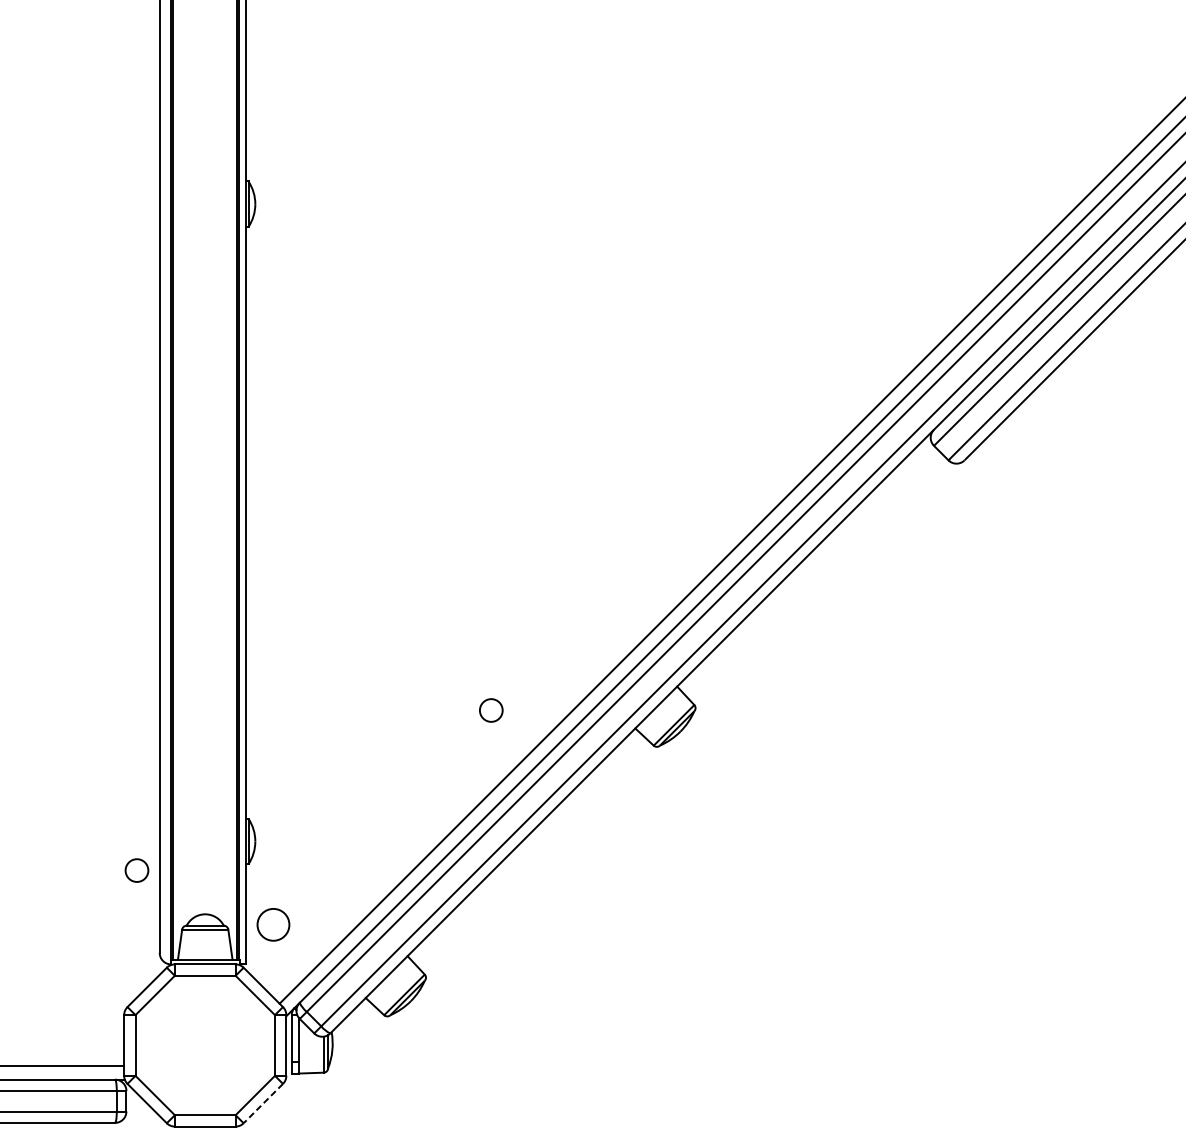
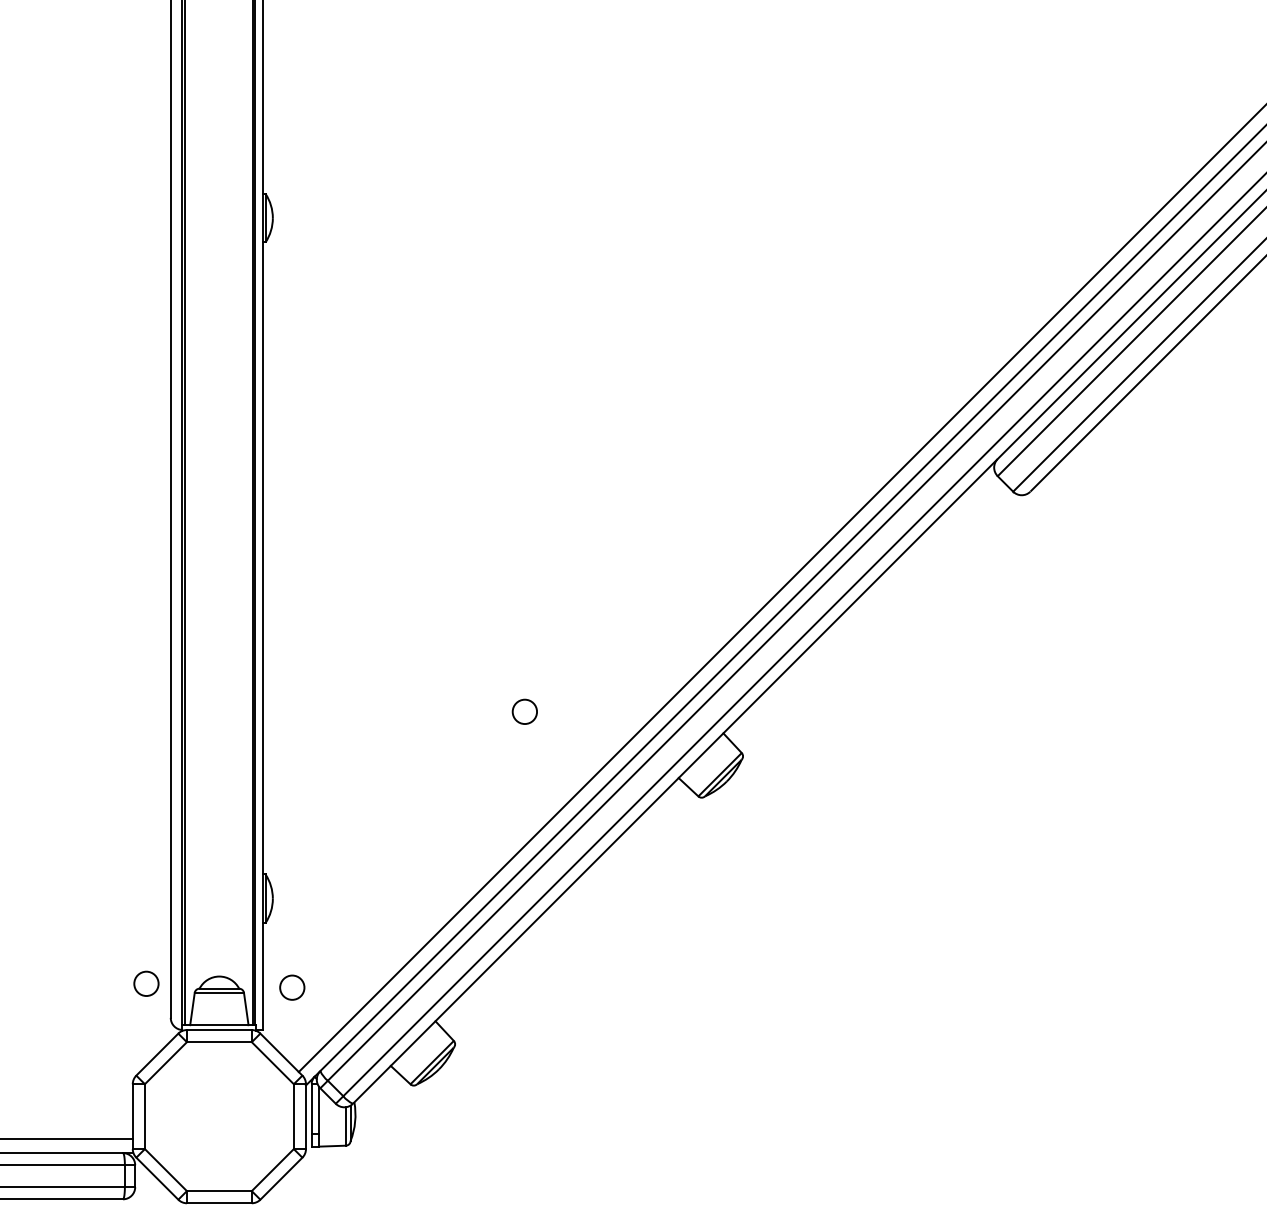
circle: (490, 710) -> (524, 711), moved
circle: (137, 870) -> (146, 983), moved
circle: (273, 924) -> (292, 987), size x0.71
line: (263, 1103) -> (281, 1178), dashed -> solid

